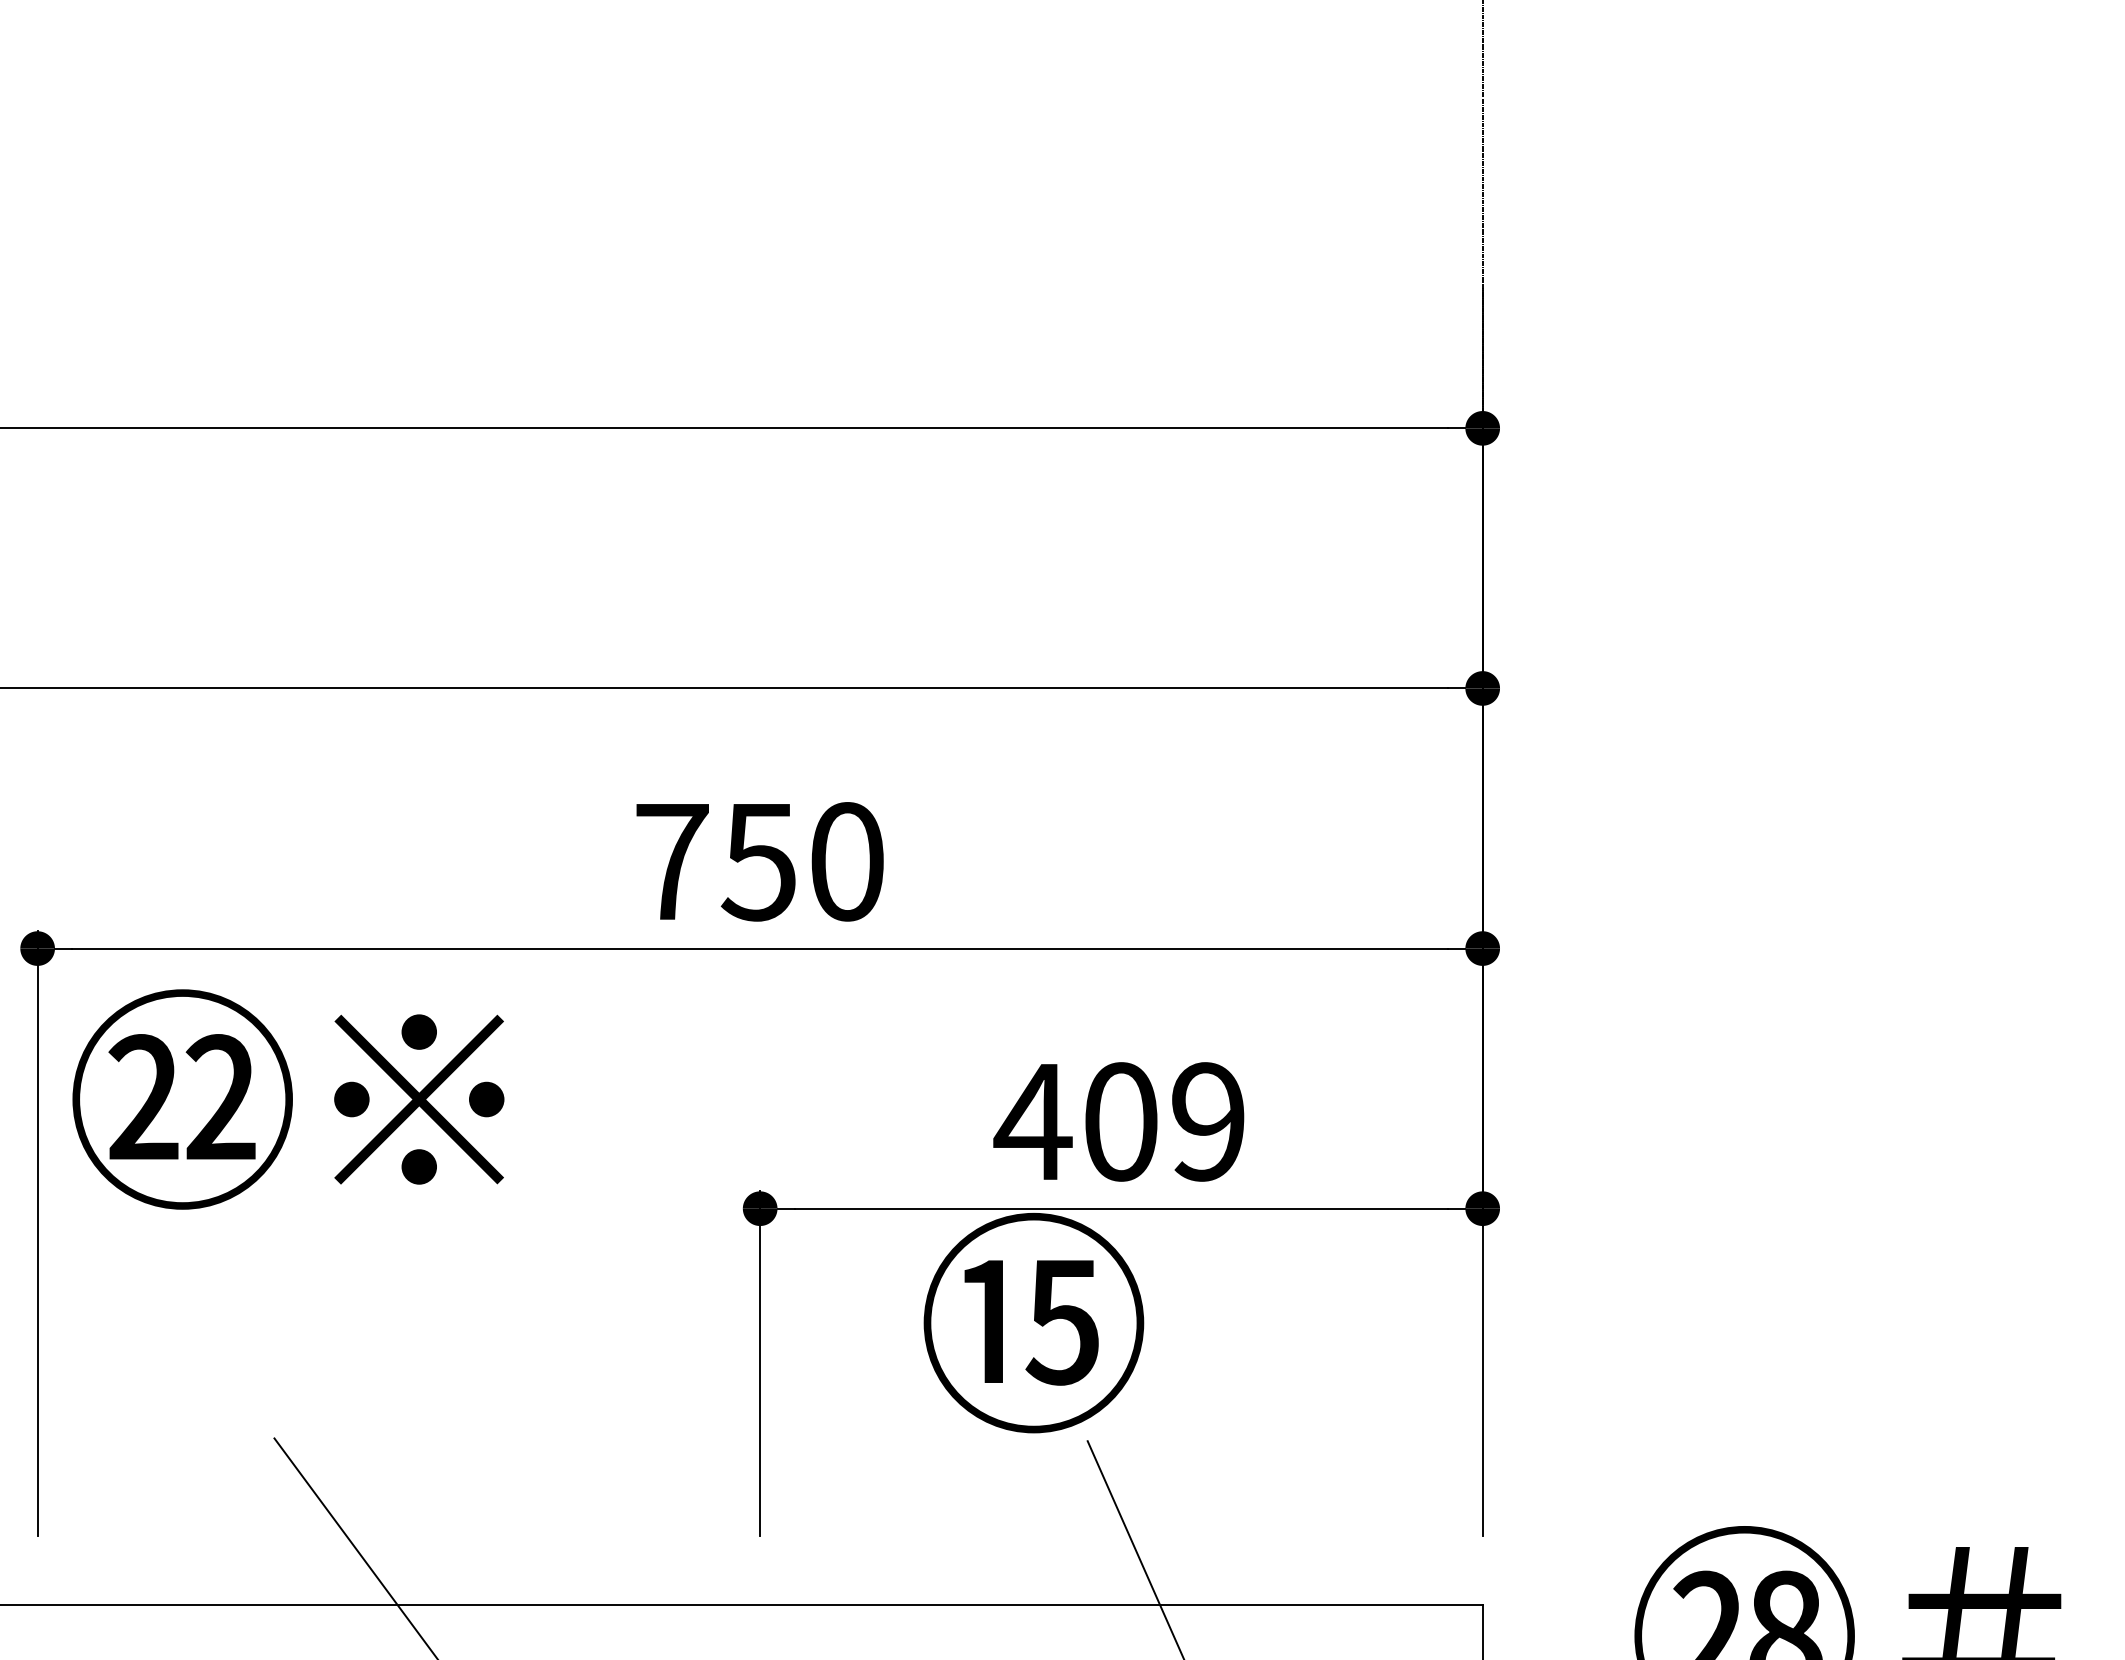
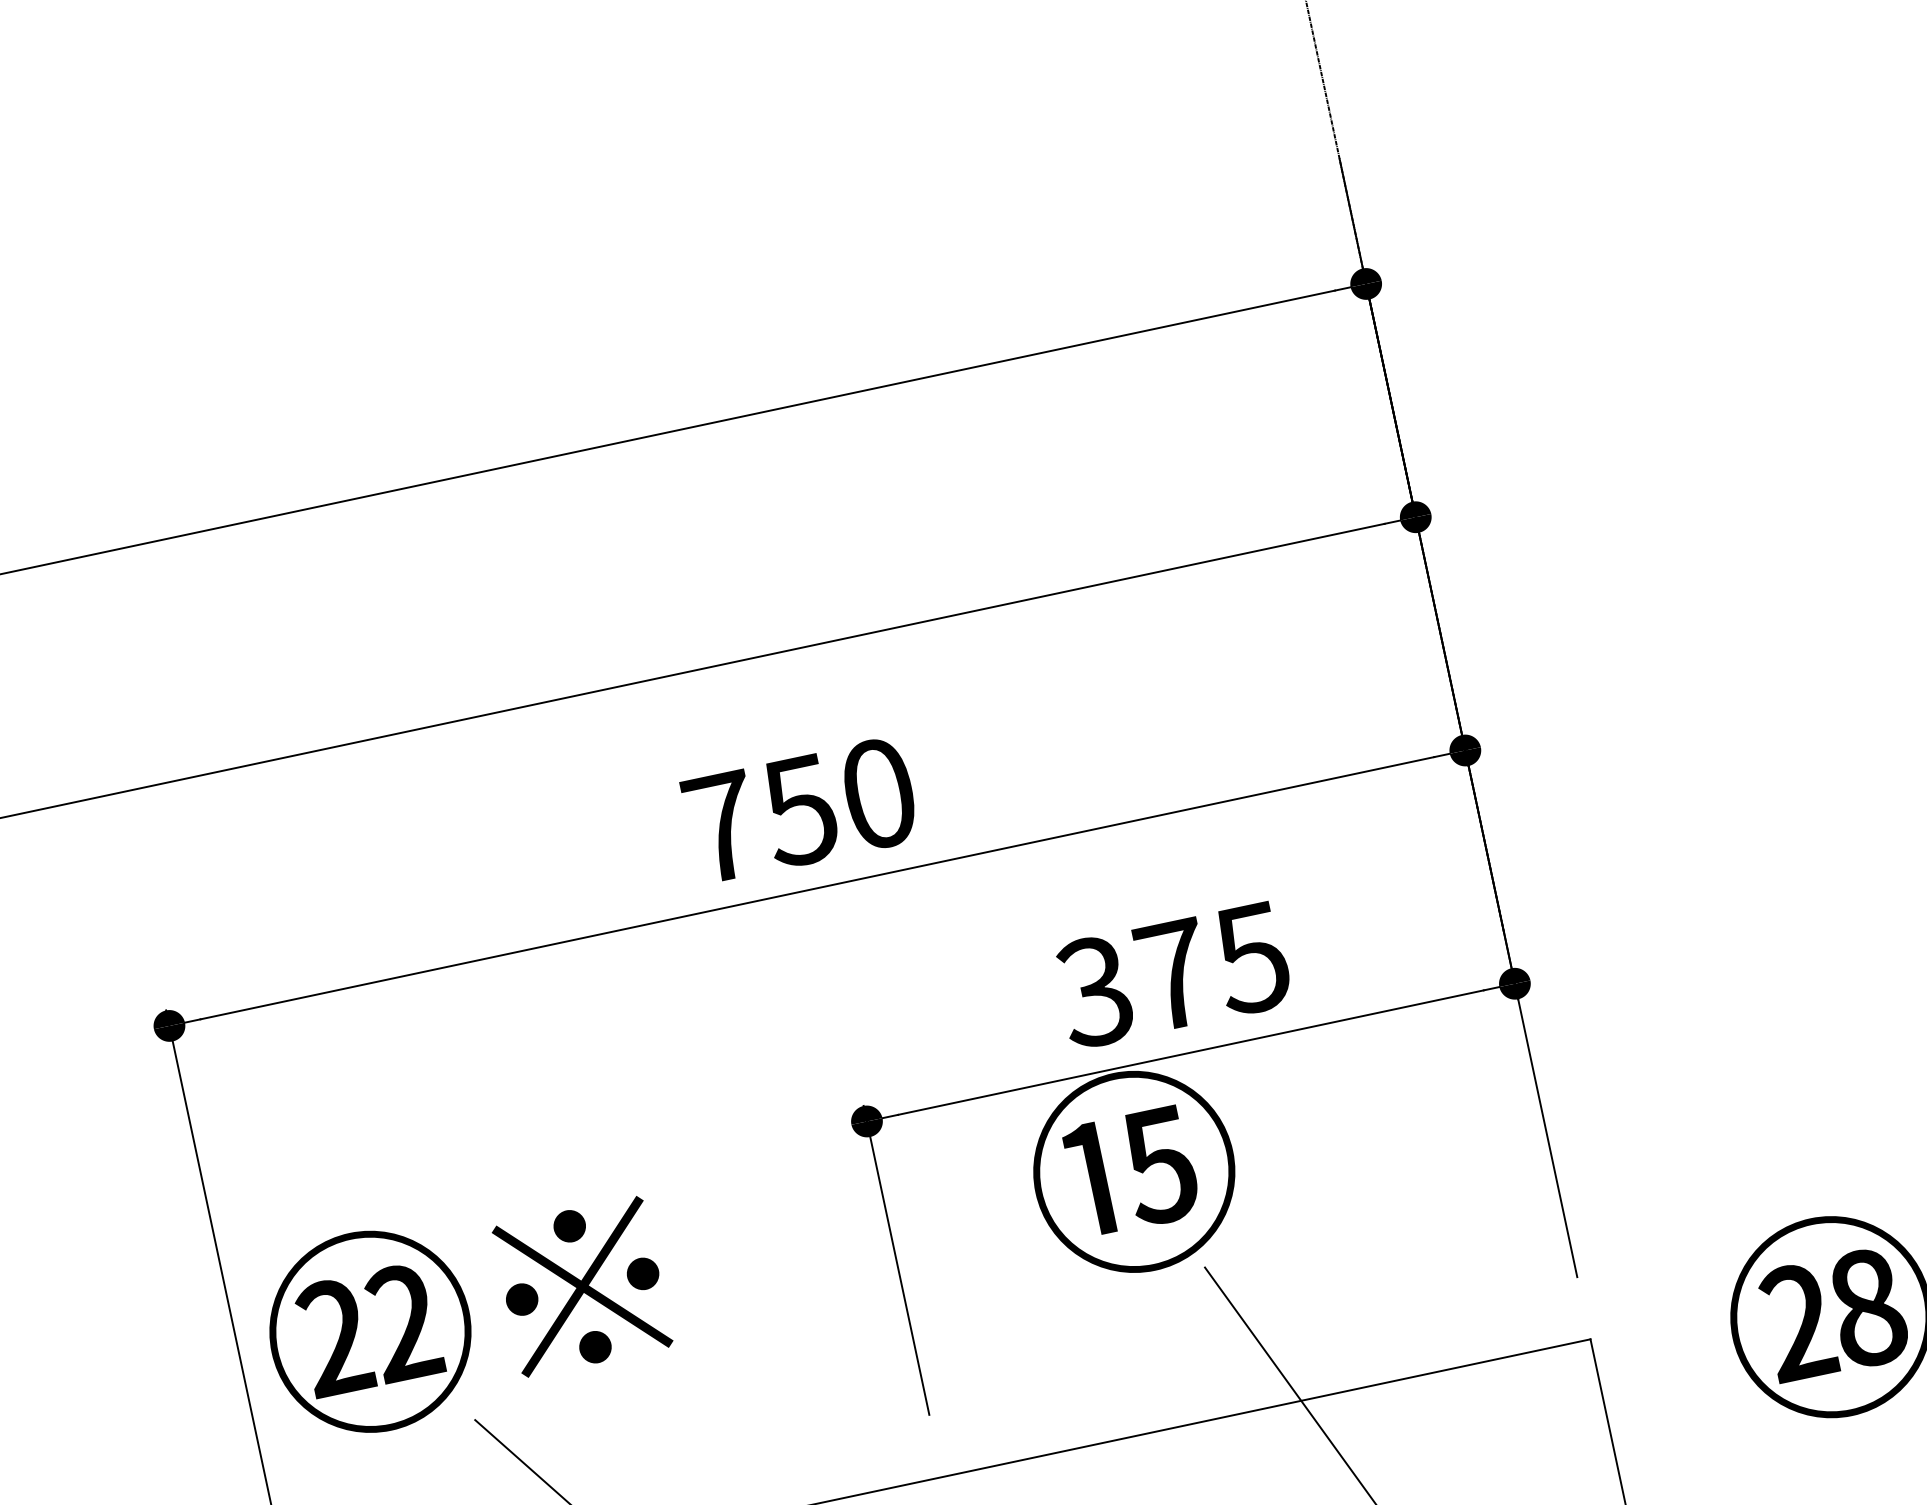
text: (288, 1099) -> (465, 1311), moved
text: (1118, 1121) -> (1171, 974), 409 -> 375

